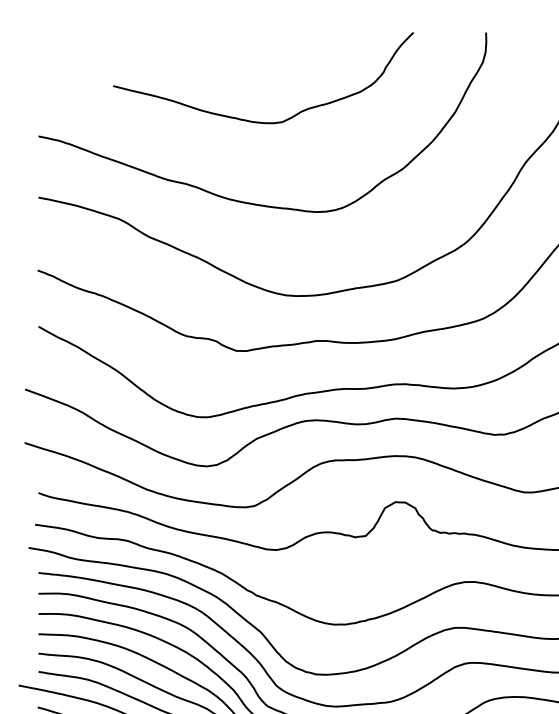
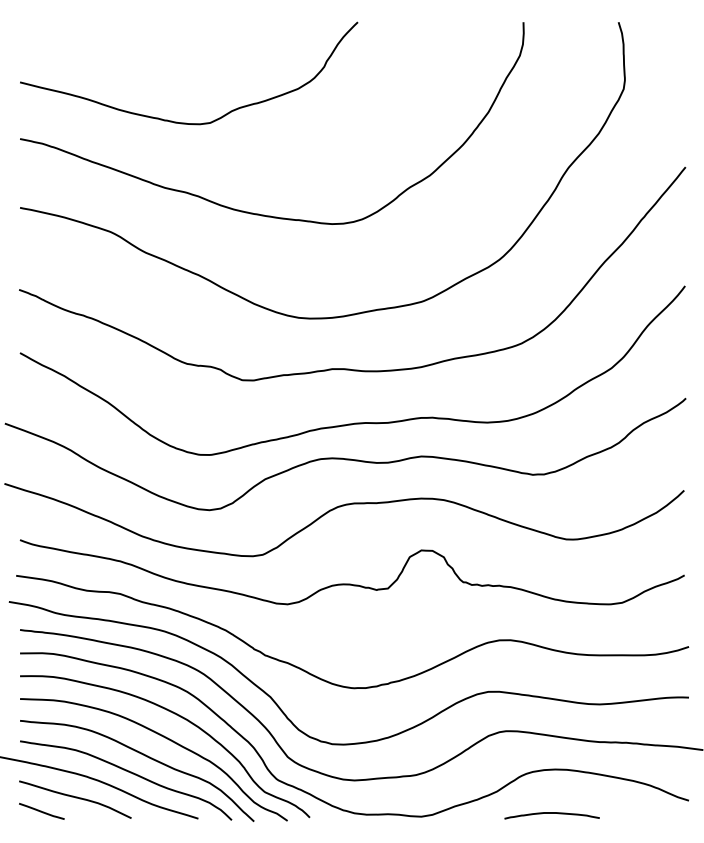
curve: (261, 121) -> (186, 122), moved

